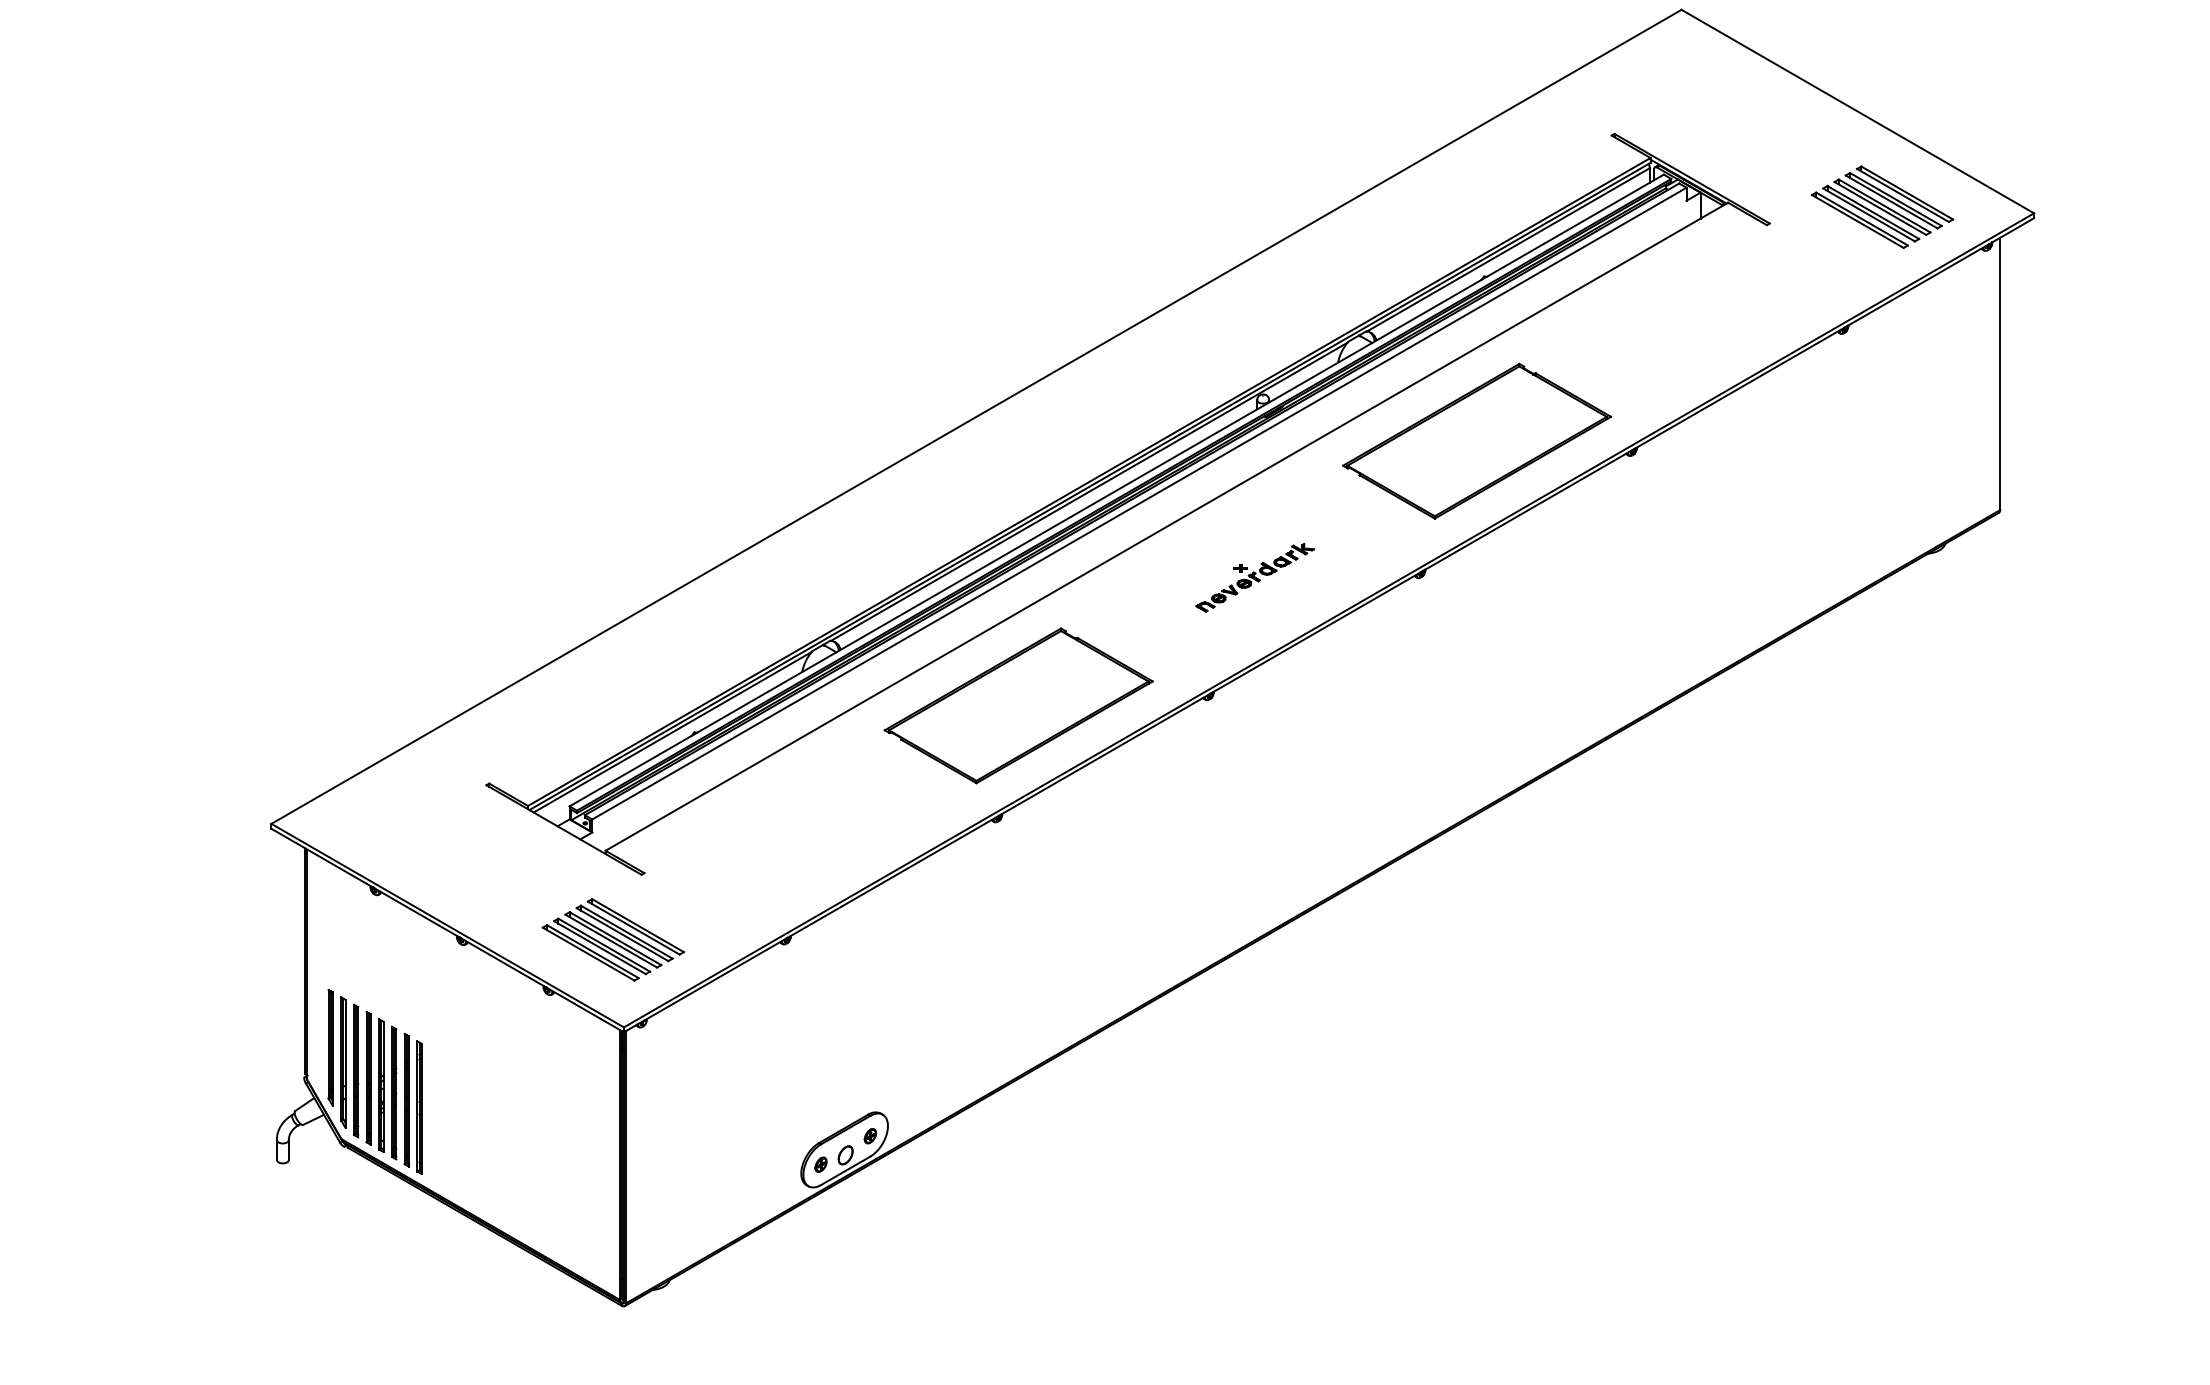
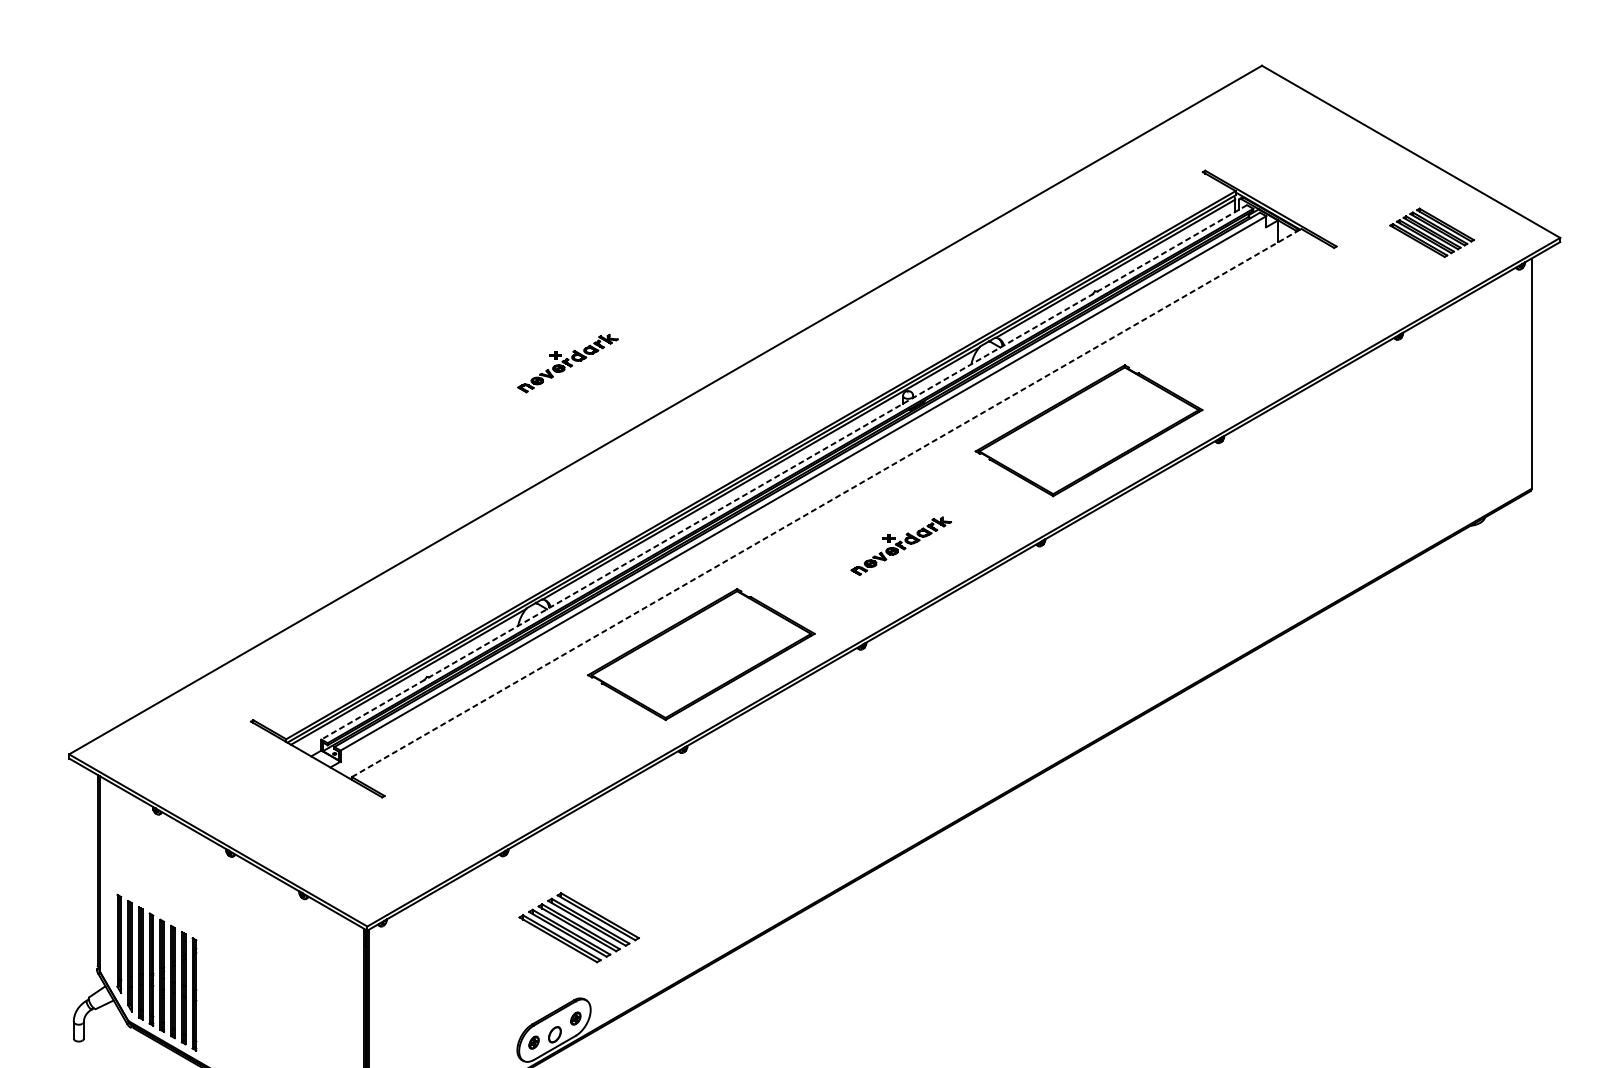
part: (1882, 207) -> (1431, 232), size x0.7
part: (860, 361) -> (567, 363), added
line: (1116, 490) -> (784, 472), solid -> dashed
line: (1167, 526) -> (827, 502), solid -> dashed
part: (612, 939) -> (578, 927), moved

